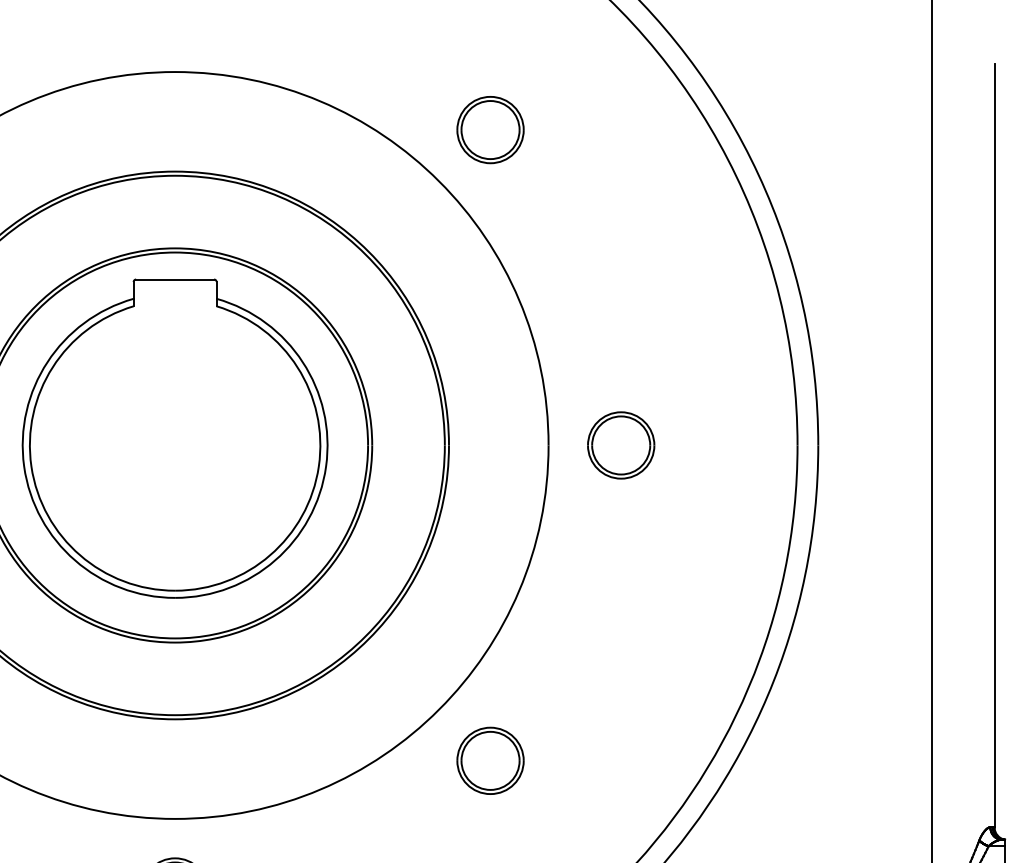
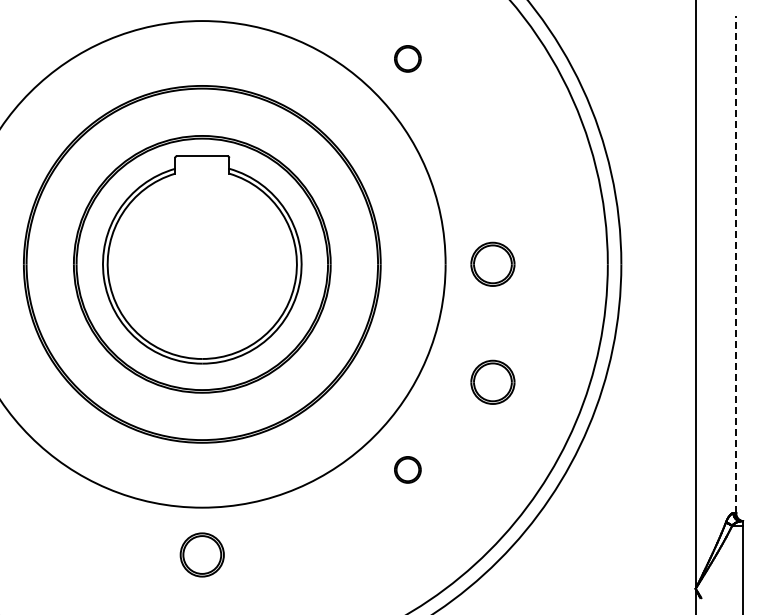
part: (490, 129) -> (407, 58), size x0.6
line: (995, 445) -> (736, 264), solid -> dashed
part: (620, 625) -> (492, 381), added
part: (490, 760) -> (407, 469), size x0.6

